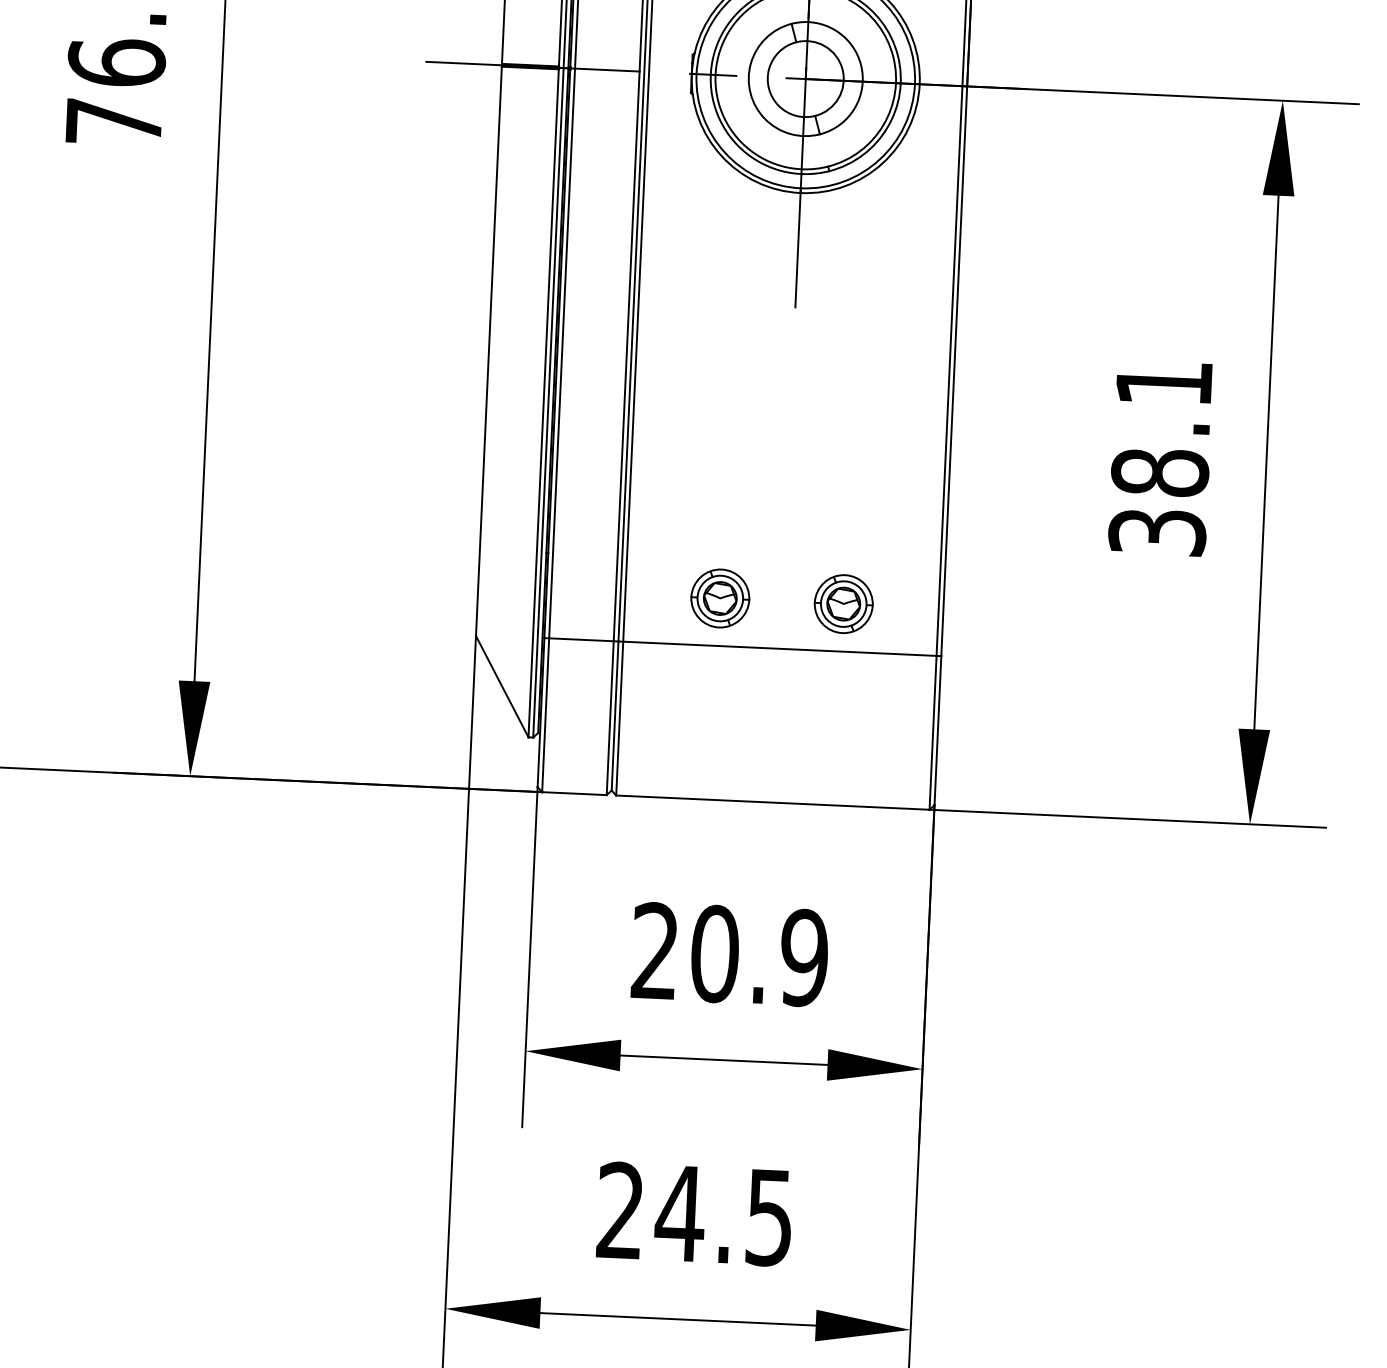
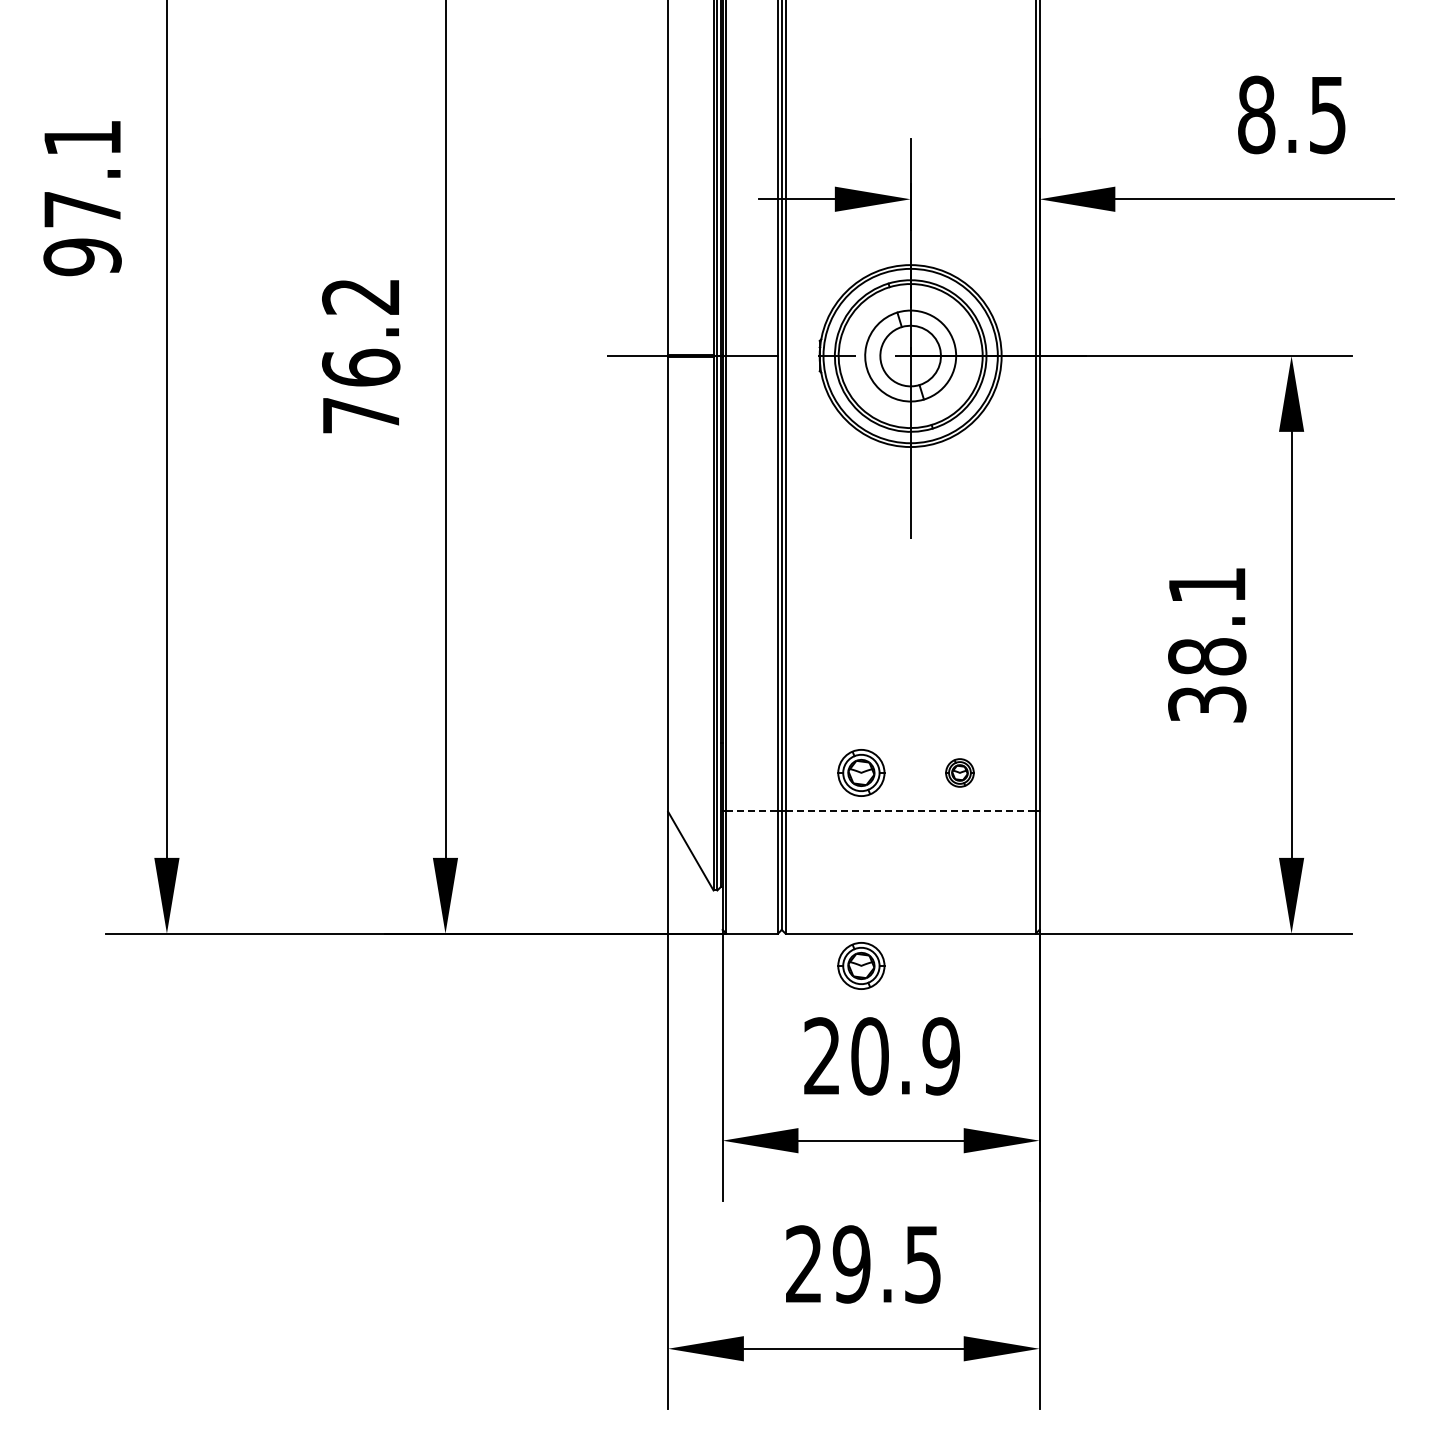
part: (843, 603) -> (959, 772), size x0.6
line: (581, 639) -> (752, 810), solid -> dashed
line: (780, 648) -> (911, 810), solid -> dashed
part: (709, 839) -> (861, 965), added
text: (679, 1213) -> (851, 1264), 24.5 -> 29.5

